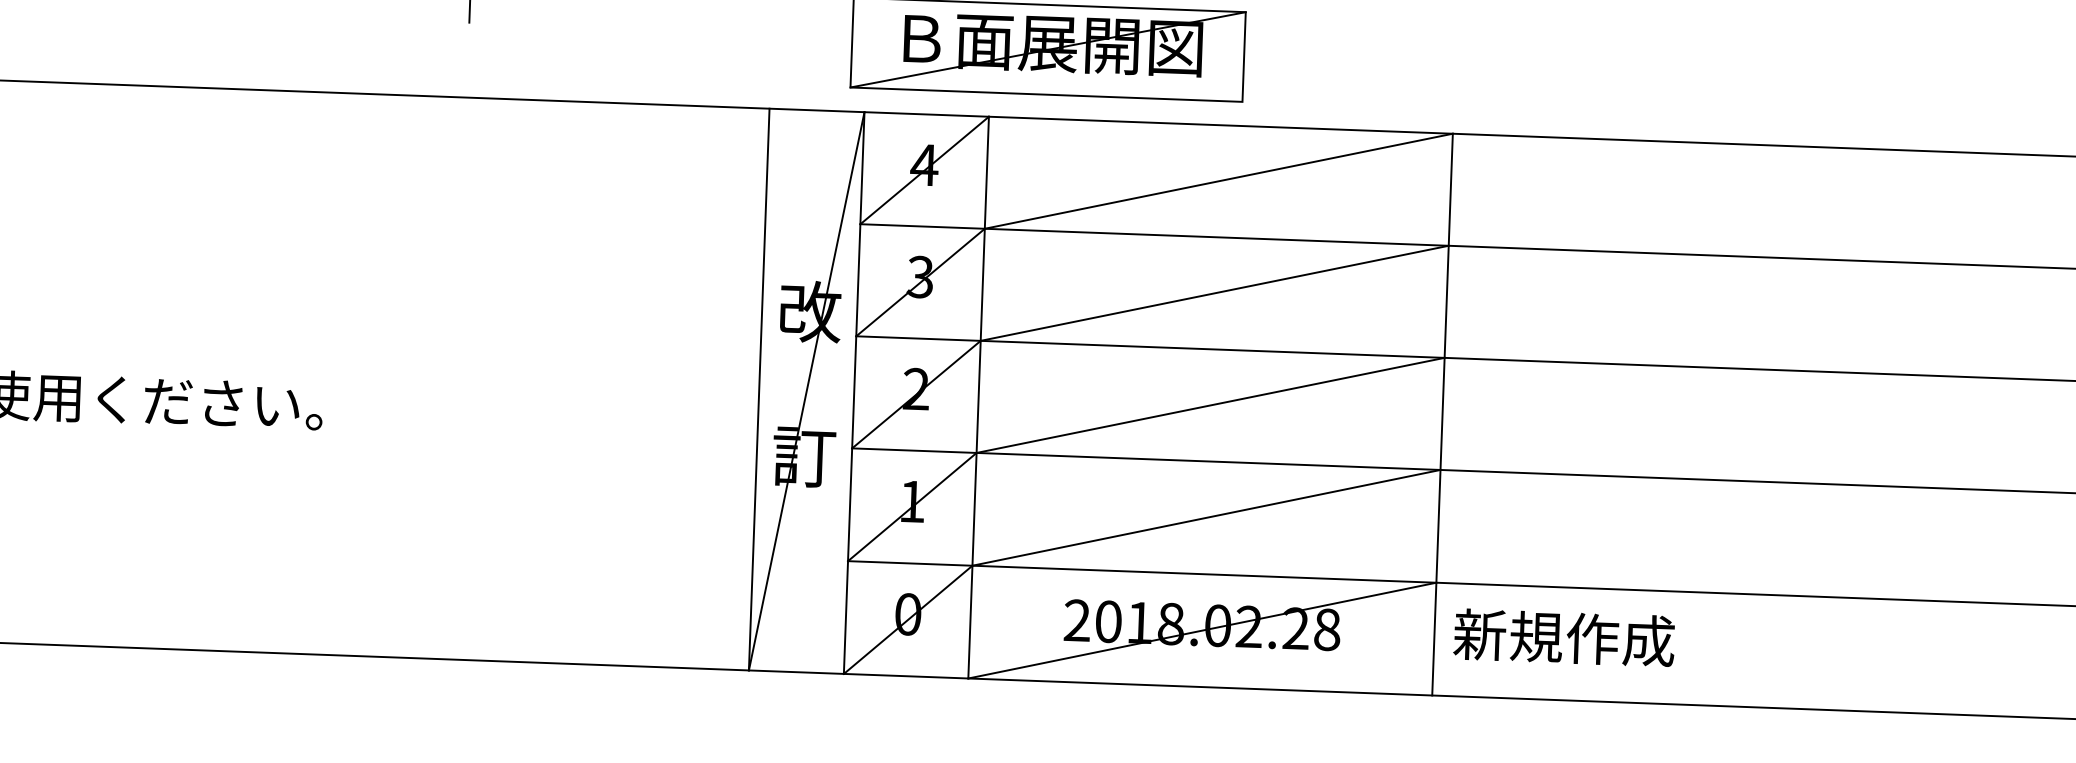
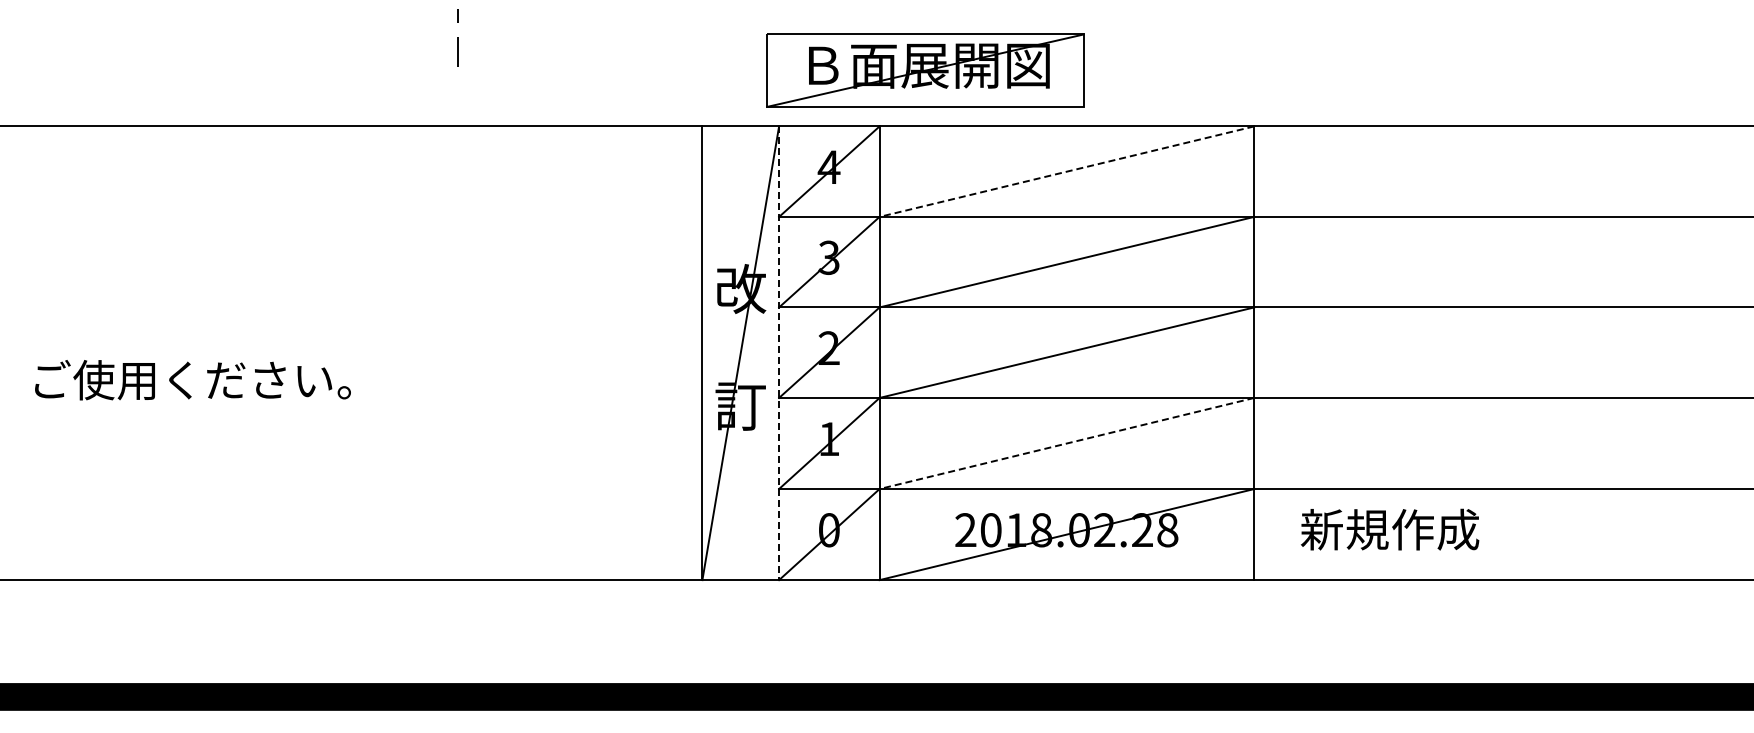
line: (1218, 181) -> (1066, 171), solid -> dashed
line: (854, 393) -> (779, 353), solid -> dashed
line: (1205, 517) -> (1066, 443), solid -> dashed
text: (1564, 637) -> (1390, 529), moved

